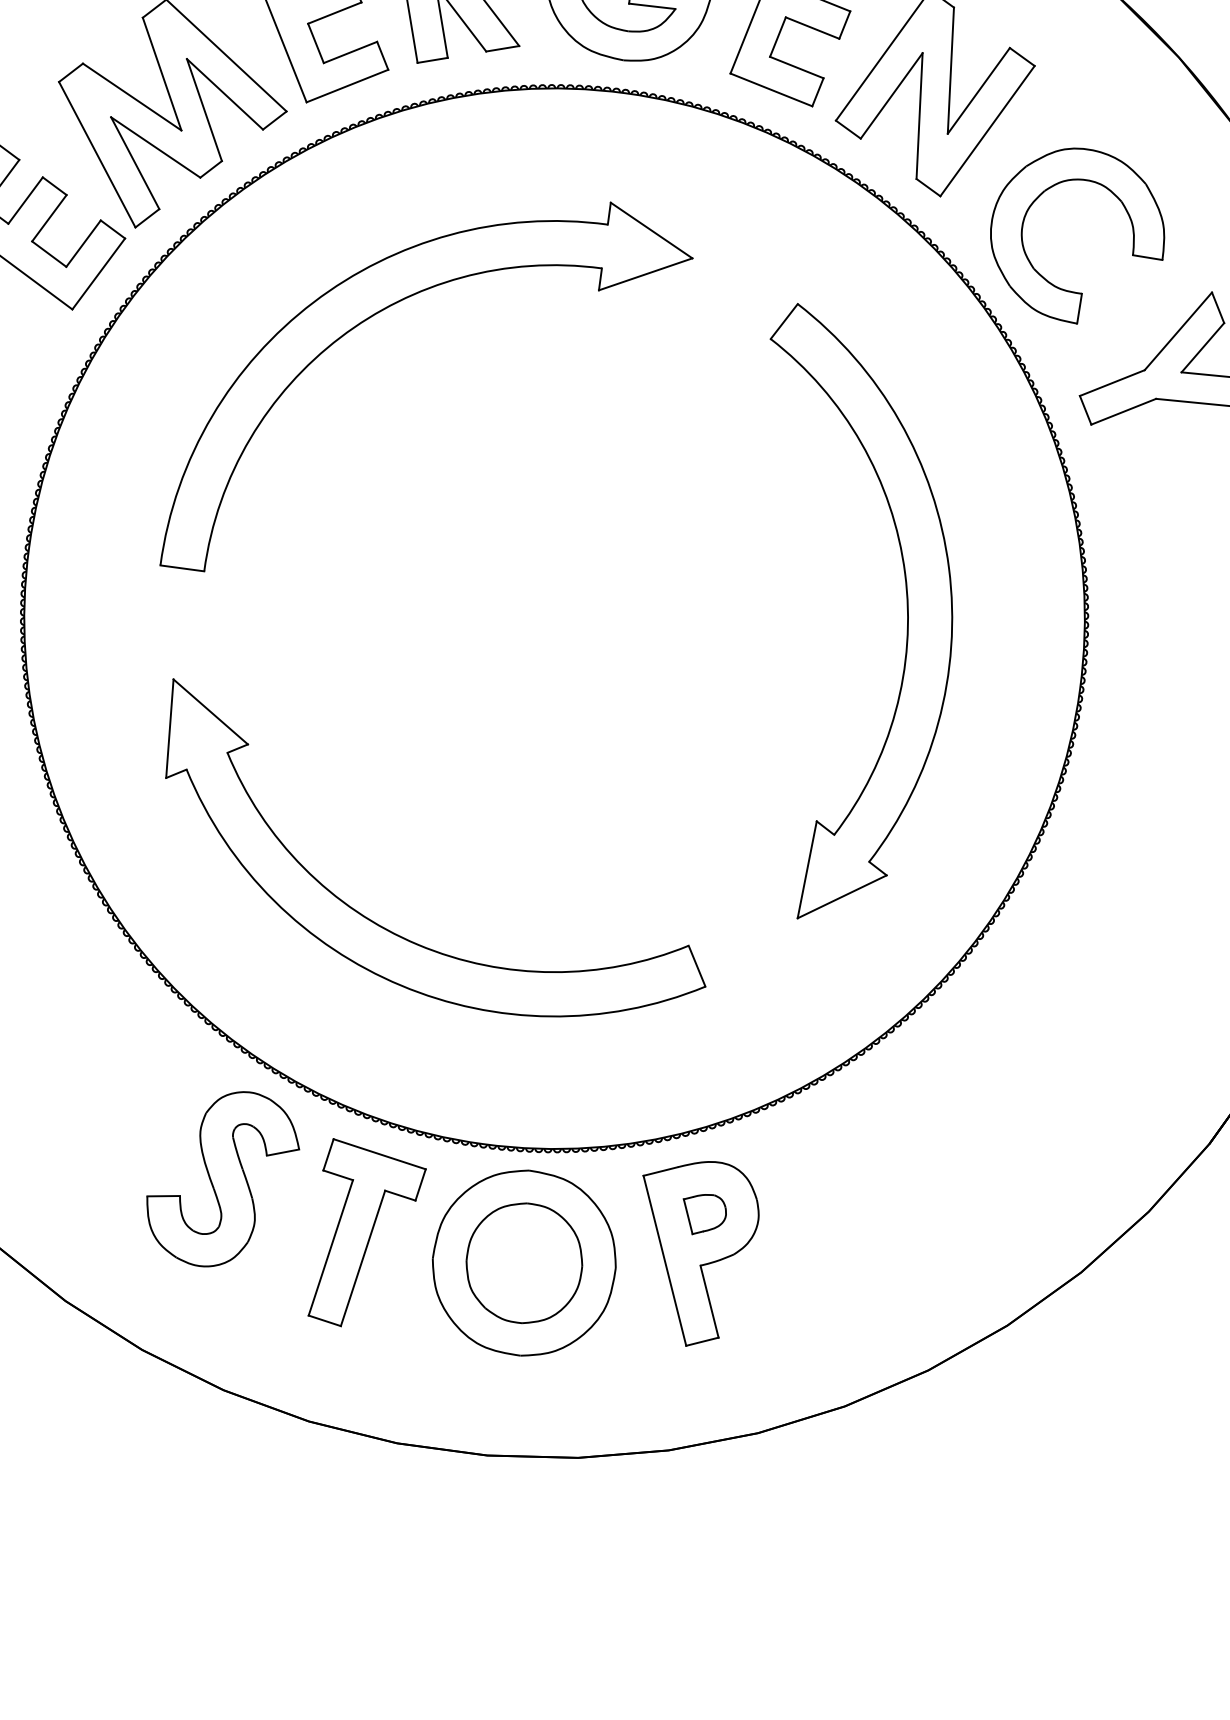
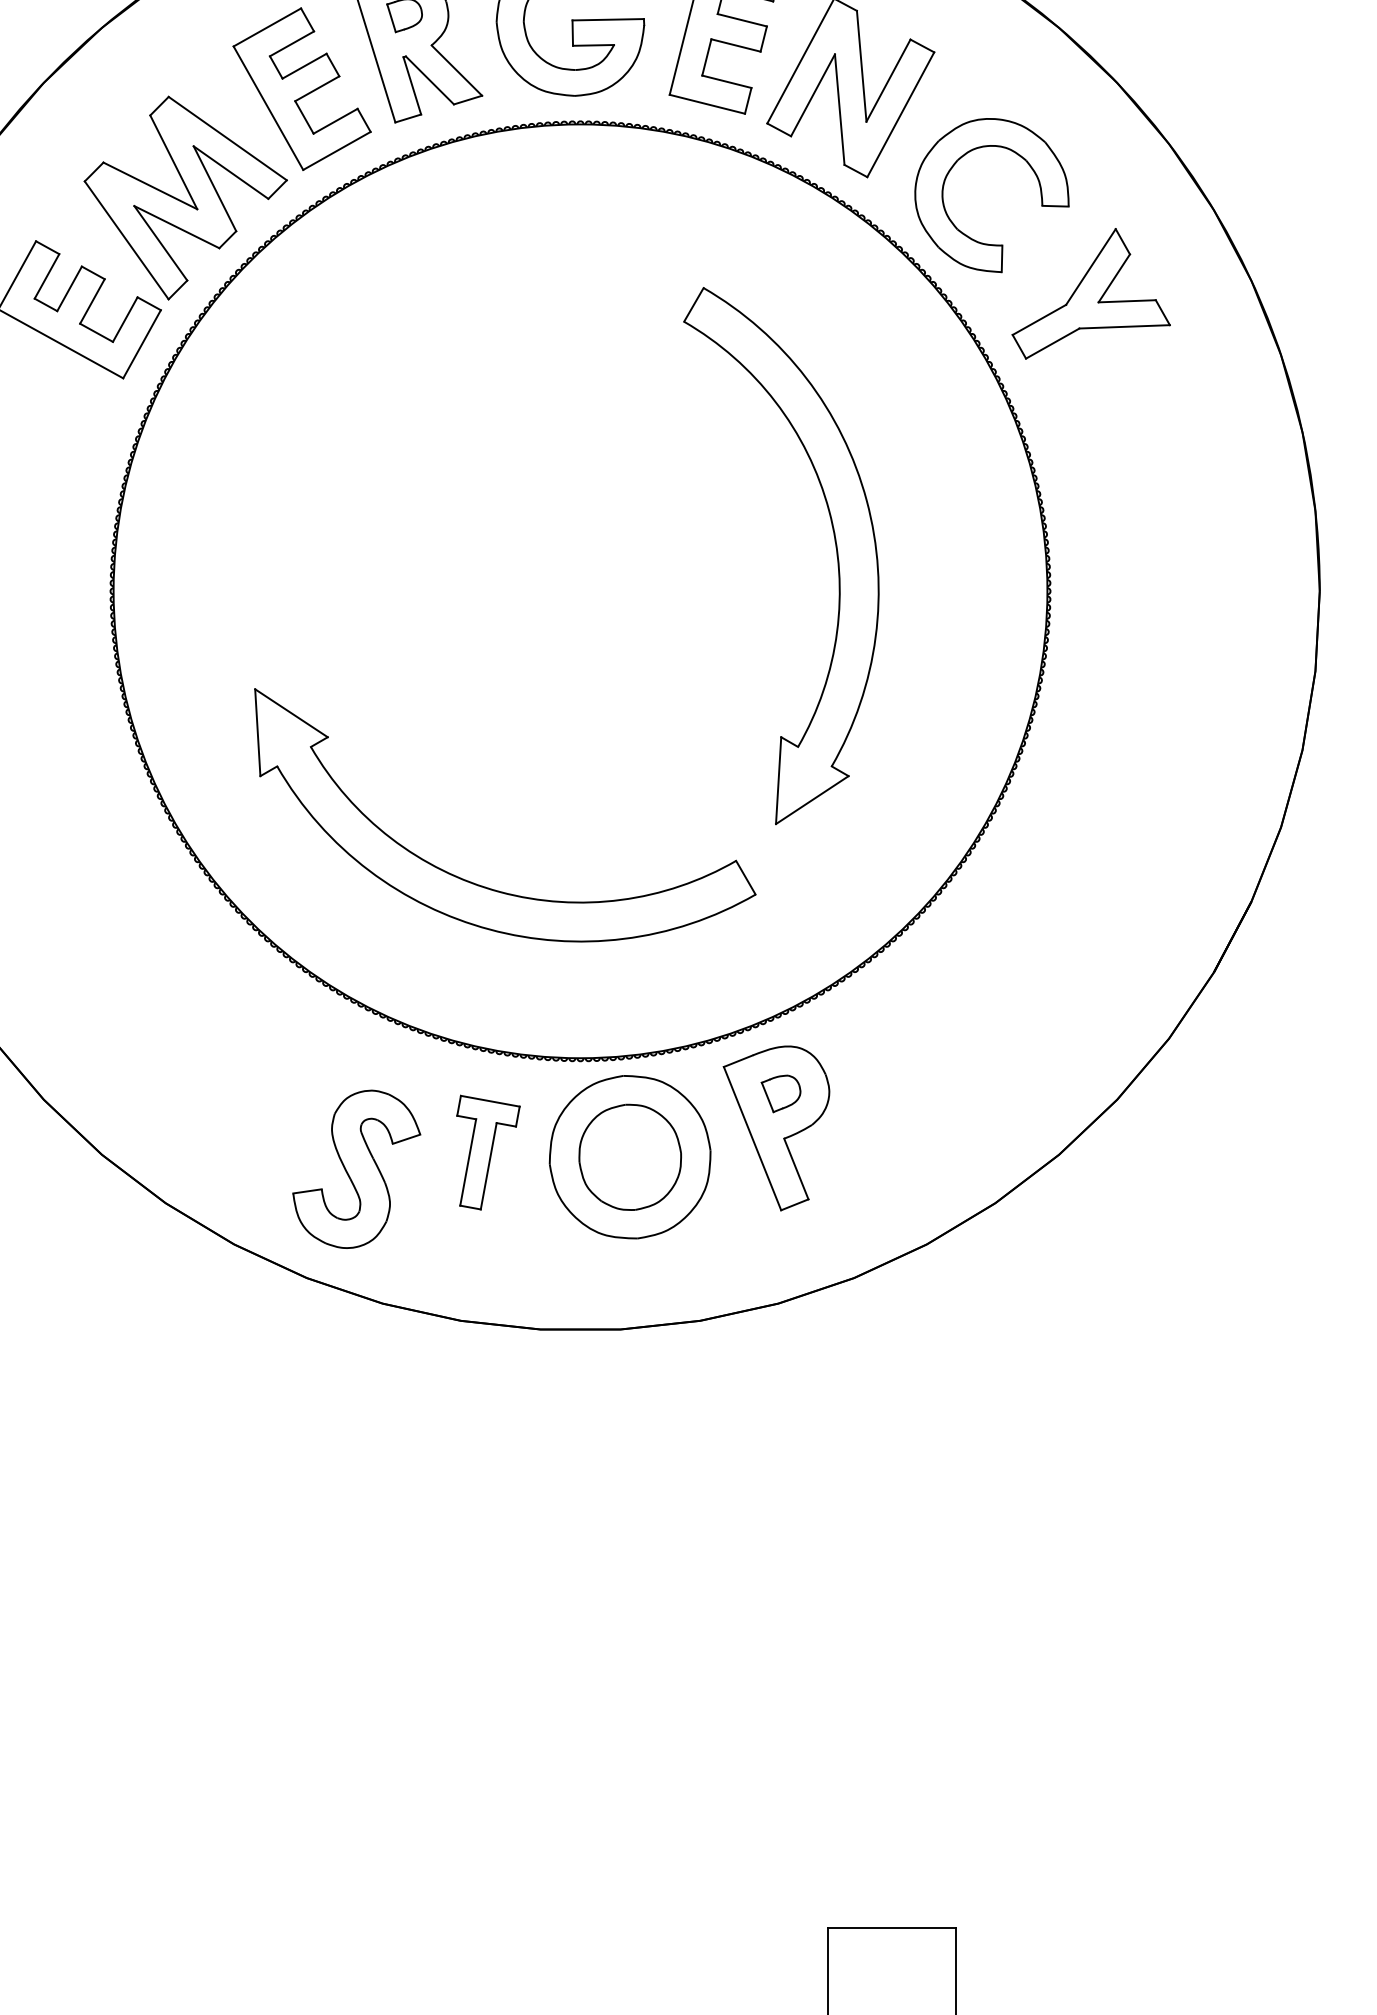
part: (384, 310) -> (395, 342), removed
part: (906, 616) -> (835, 547), moved
part: (222, 1177) -> (356, 1168), moved
part: (365, 1236) -> (488, 1152), size x0.7

